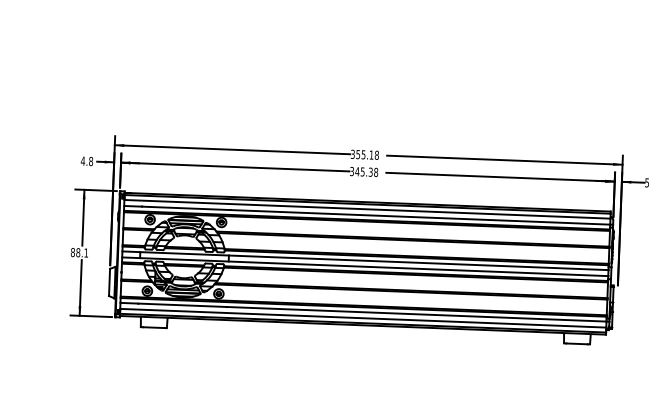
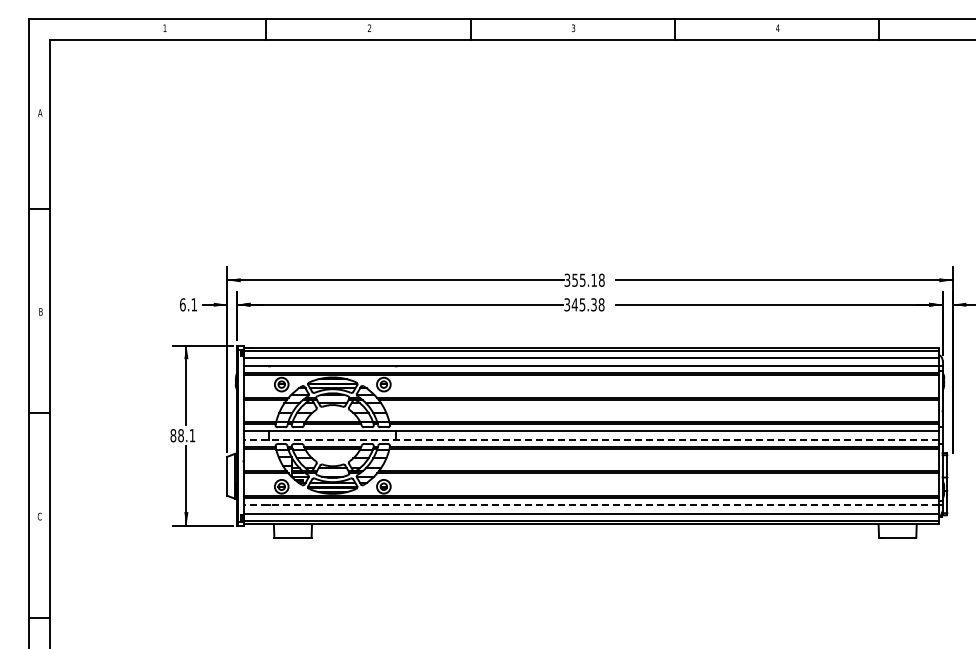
text: (87, 161) -> (188, 304), 4.8 -> 6.1
line: (364, 266) -> (590, 439), solid -> dashed
line: (362, 311) -> (590, 504), solid -> dashed

